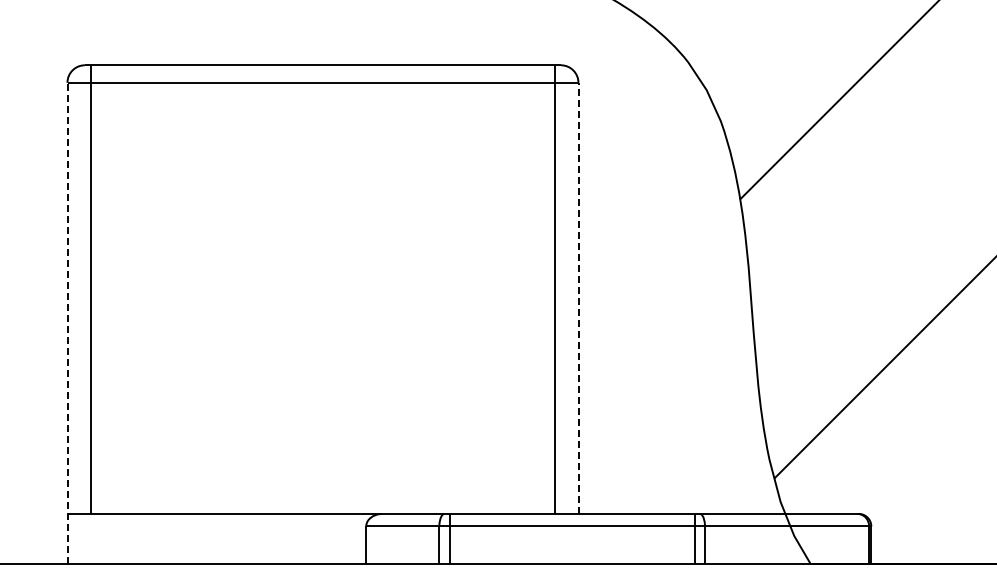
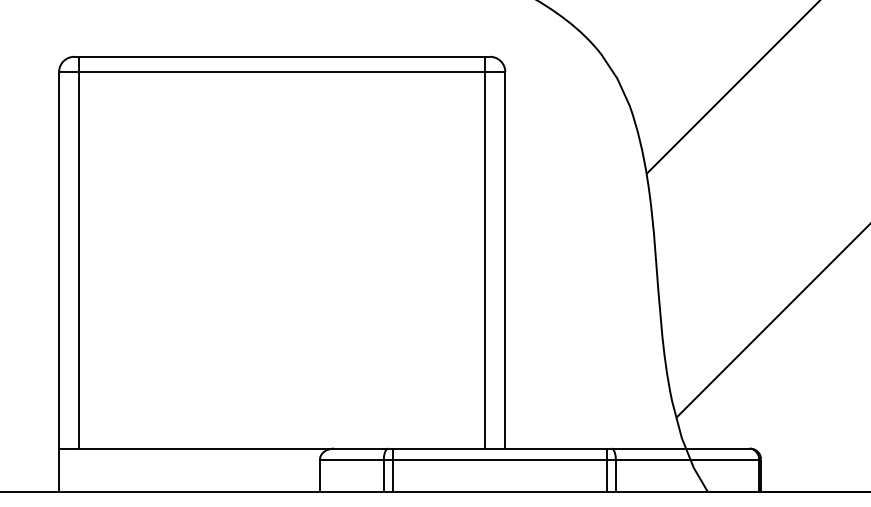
line: (578, 298) -> (505, 260), dashed -> solid
line: (67, 323) -> (59, 282), dashed -> solid

